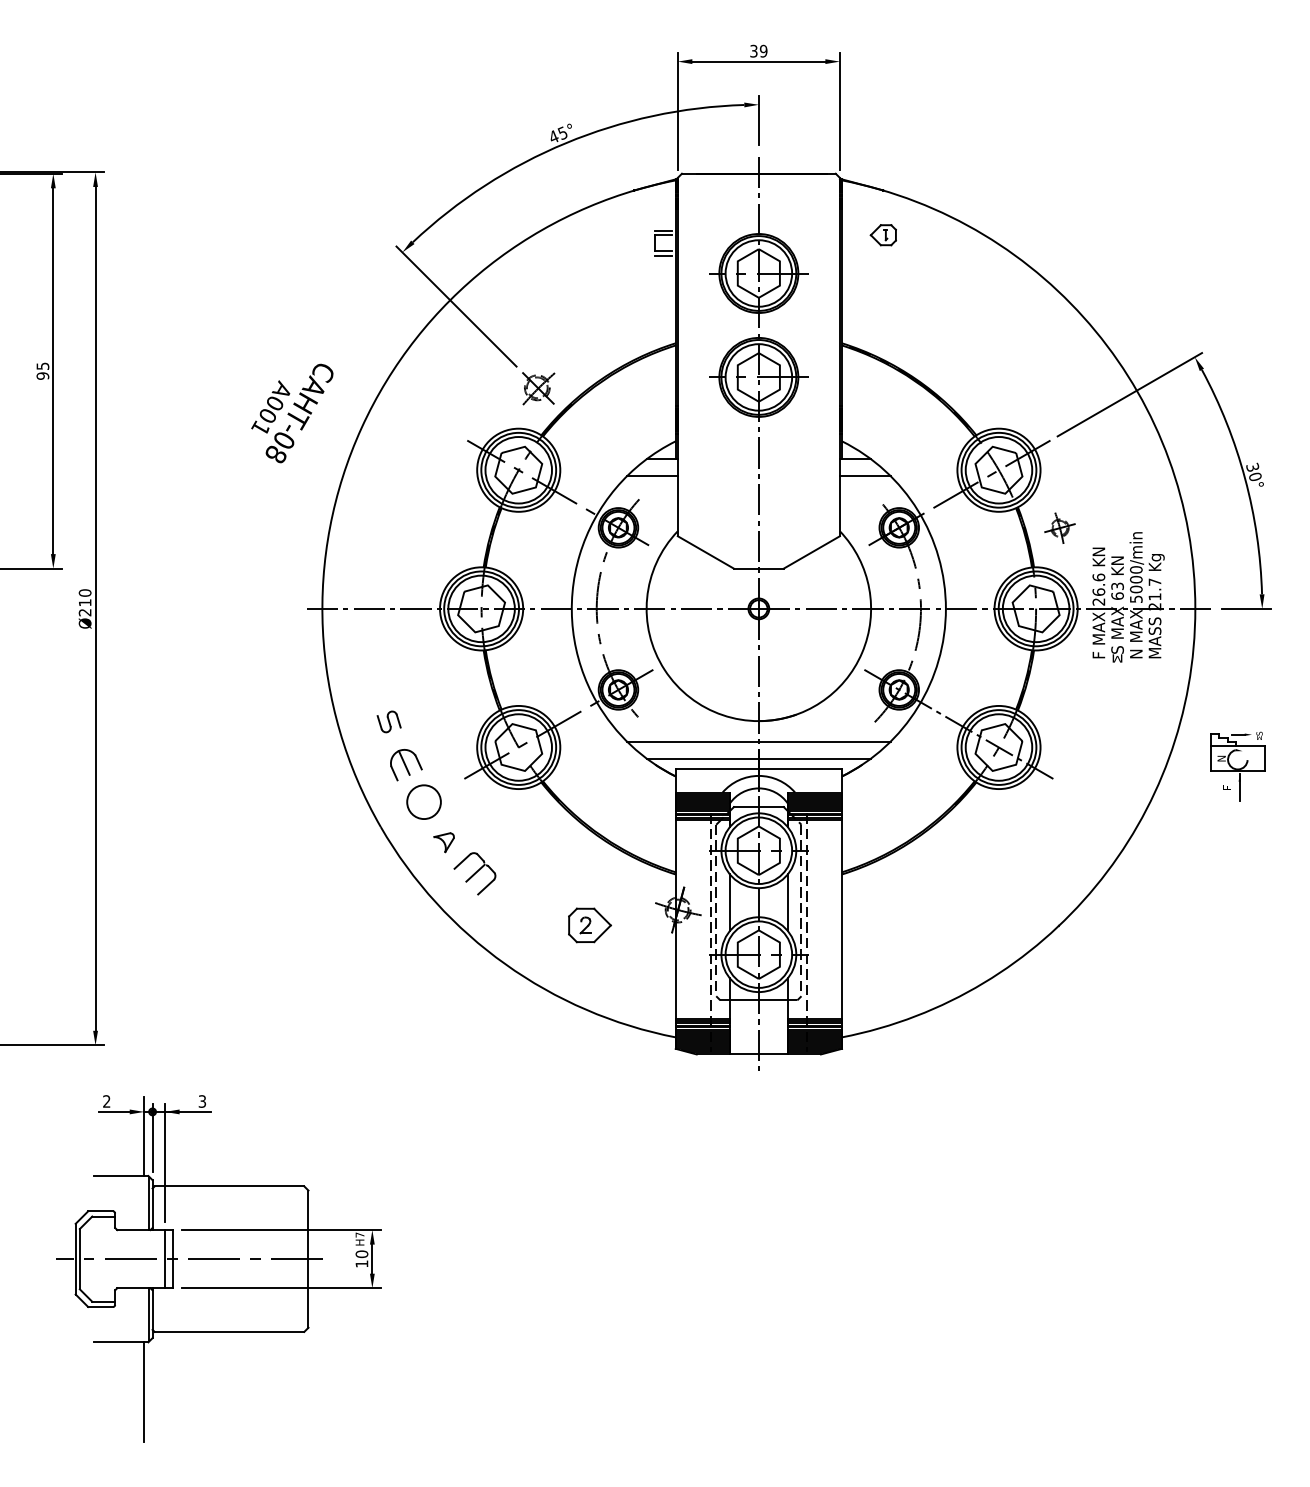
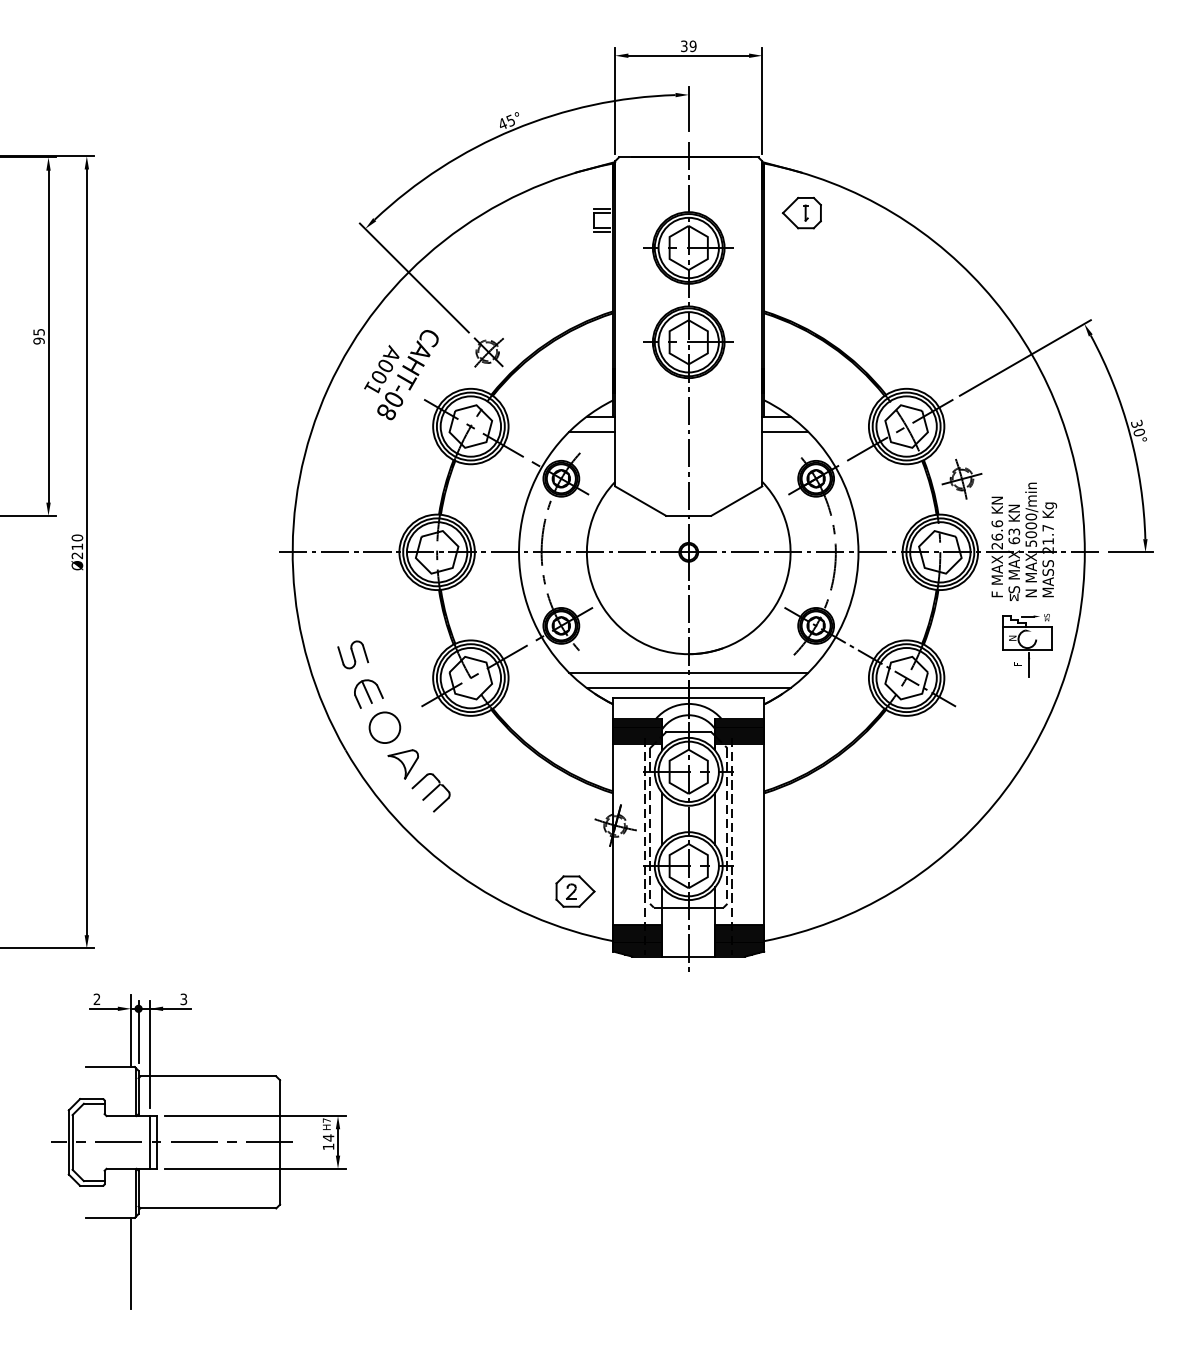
part: (883, 235) -> (801, 213), size x1.67
text: (292, 414) -> (401, 375), moved
part: (1059, 527) -> (961, 478), size x1.43
part: (389, 721) -> (353, 654), size x1.43
part: (1237, 766) -> (1027, 645), moved
part: (443, 842) -> (402, 764), size x1.67
part: (589, 925) -> (575, 891), moved
text: (361, 1253) -> (328, 1137), 10 -> 14

